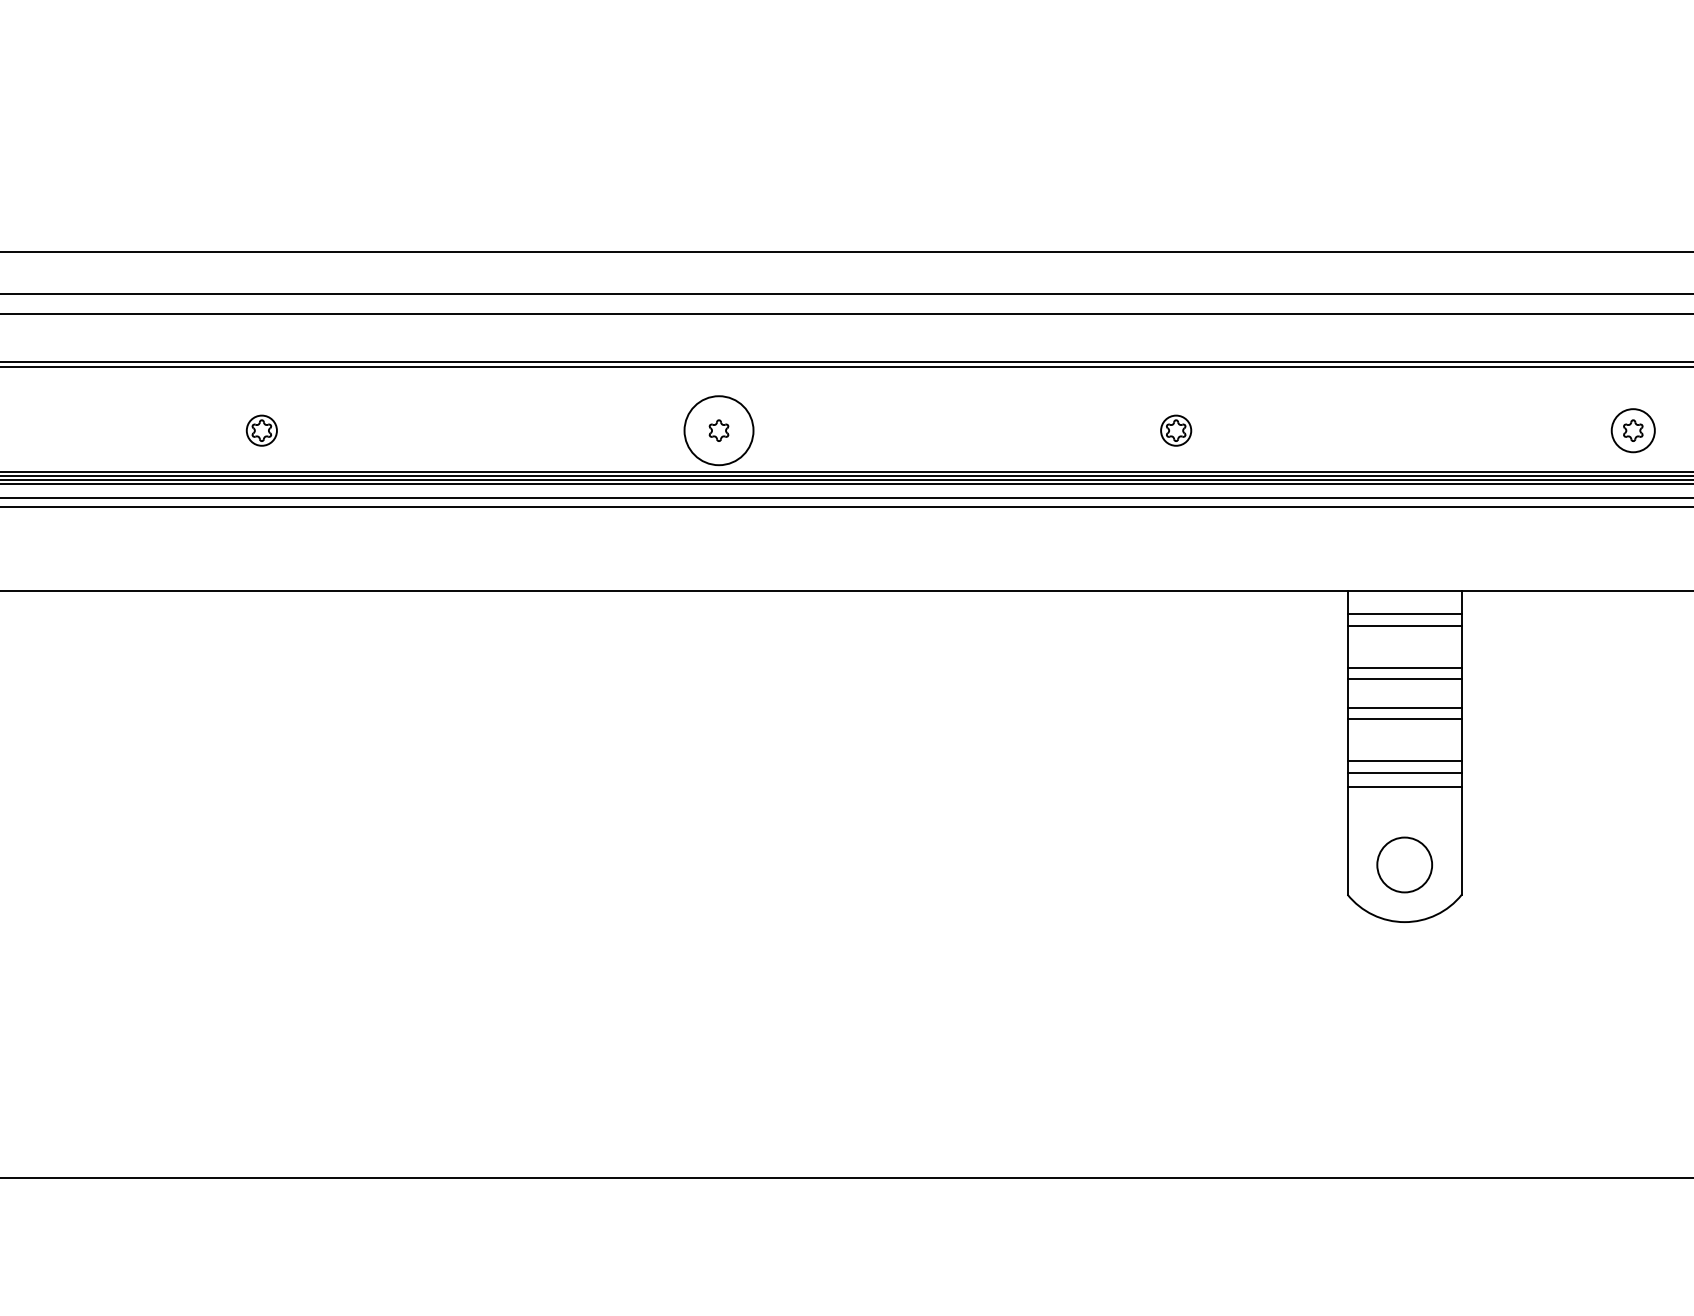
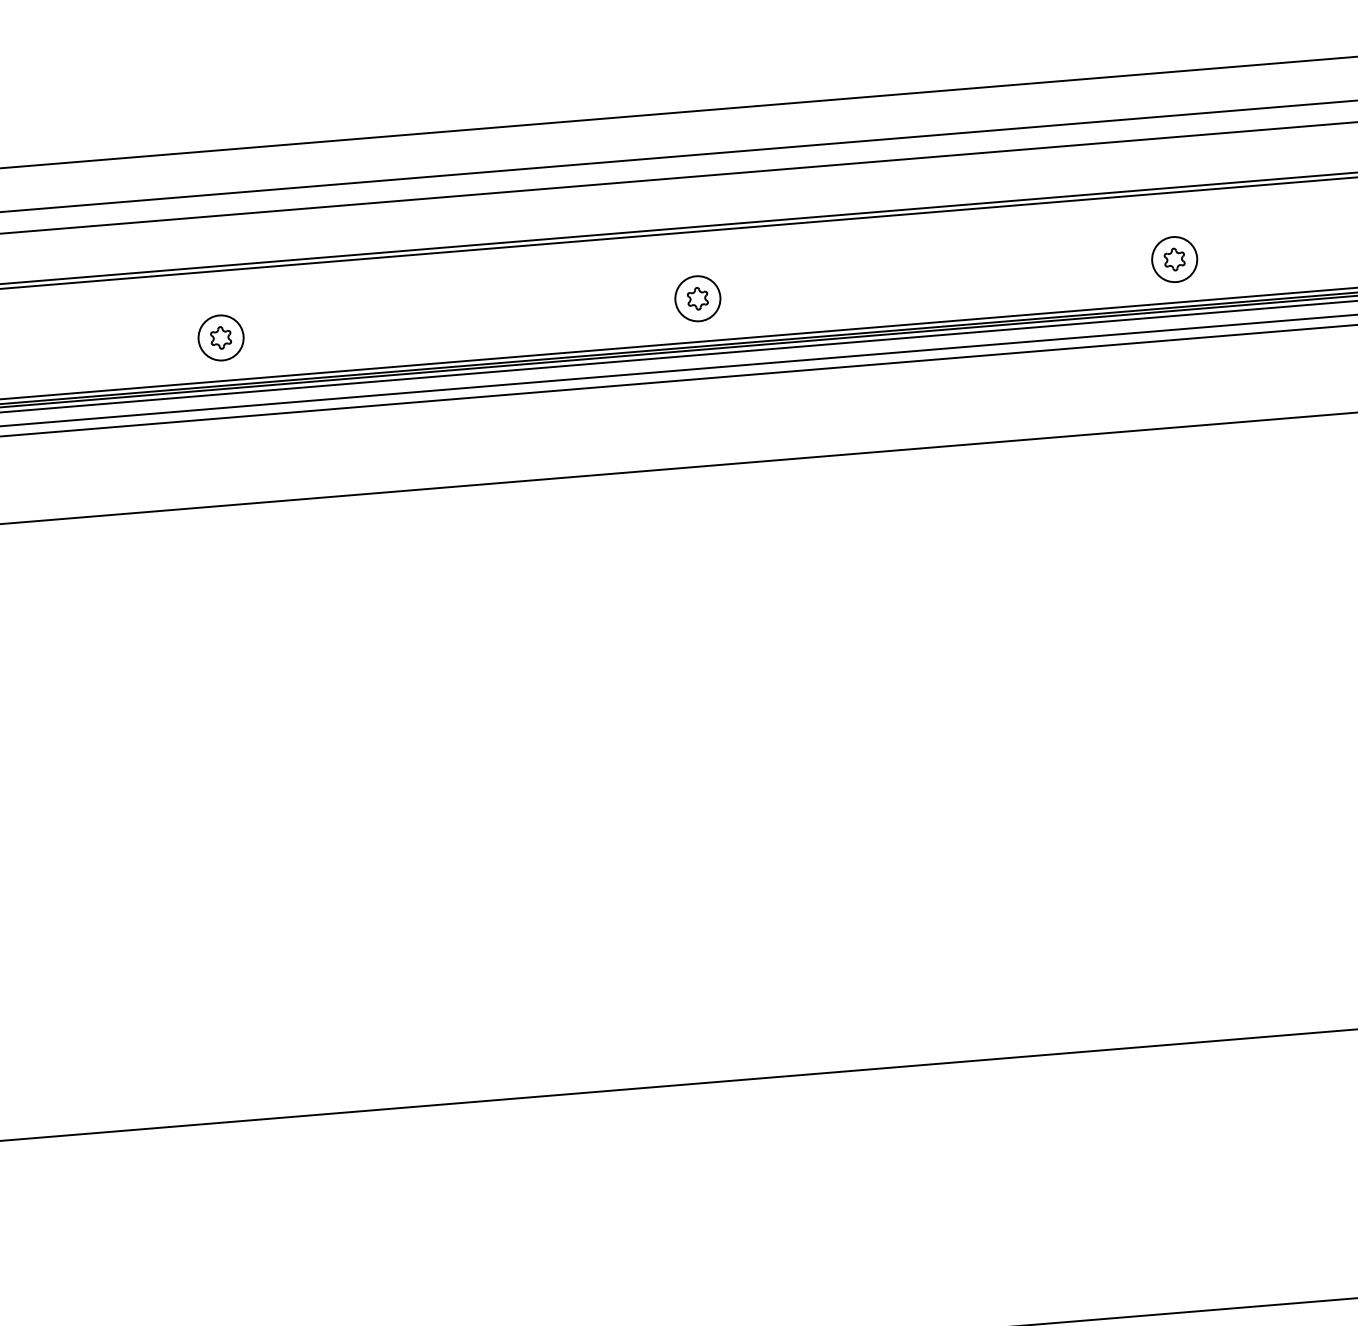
circle: (261, 430) -> (220, 337), size x1.43
circle: (718, 430) -> (697, 298), size x0.62
circle: (1175, 430) -> (1173, 259), size x1.43

